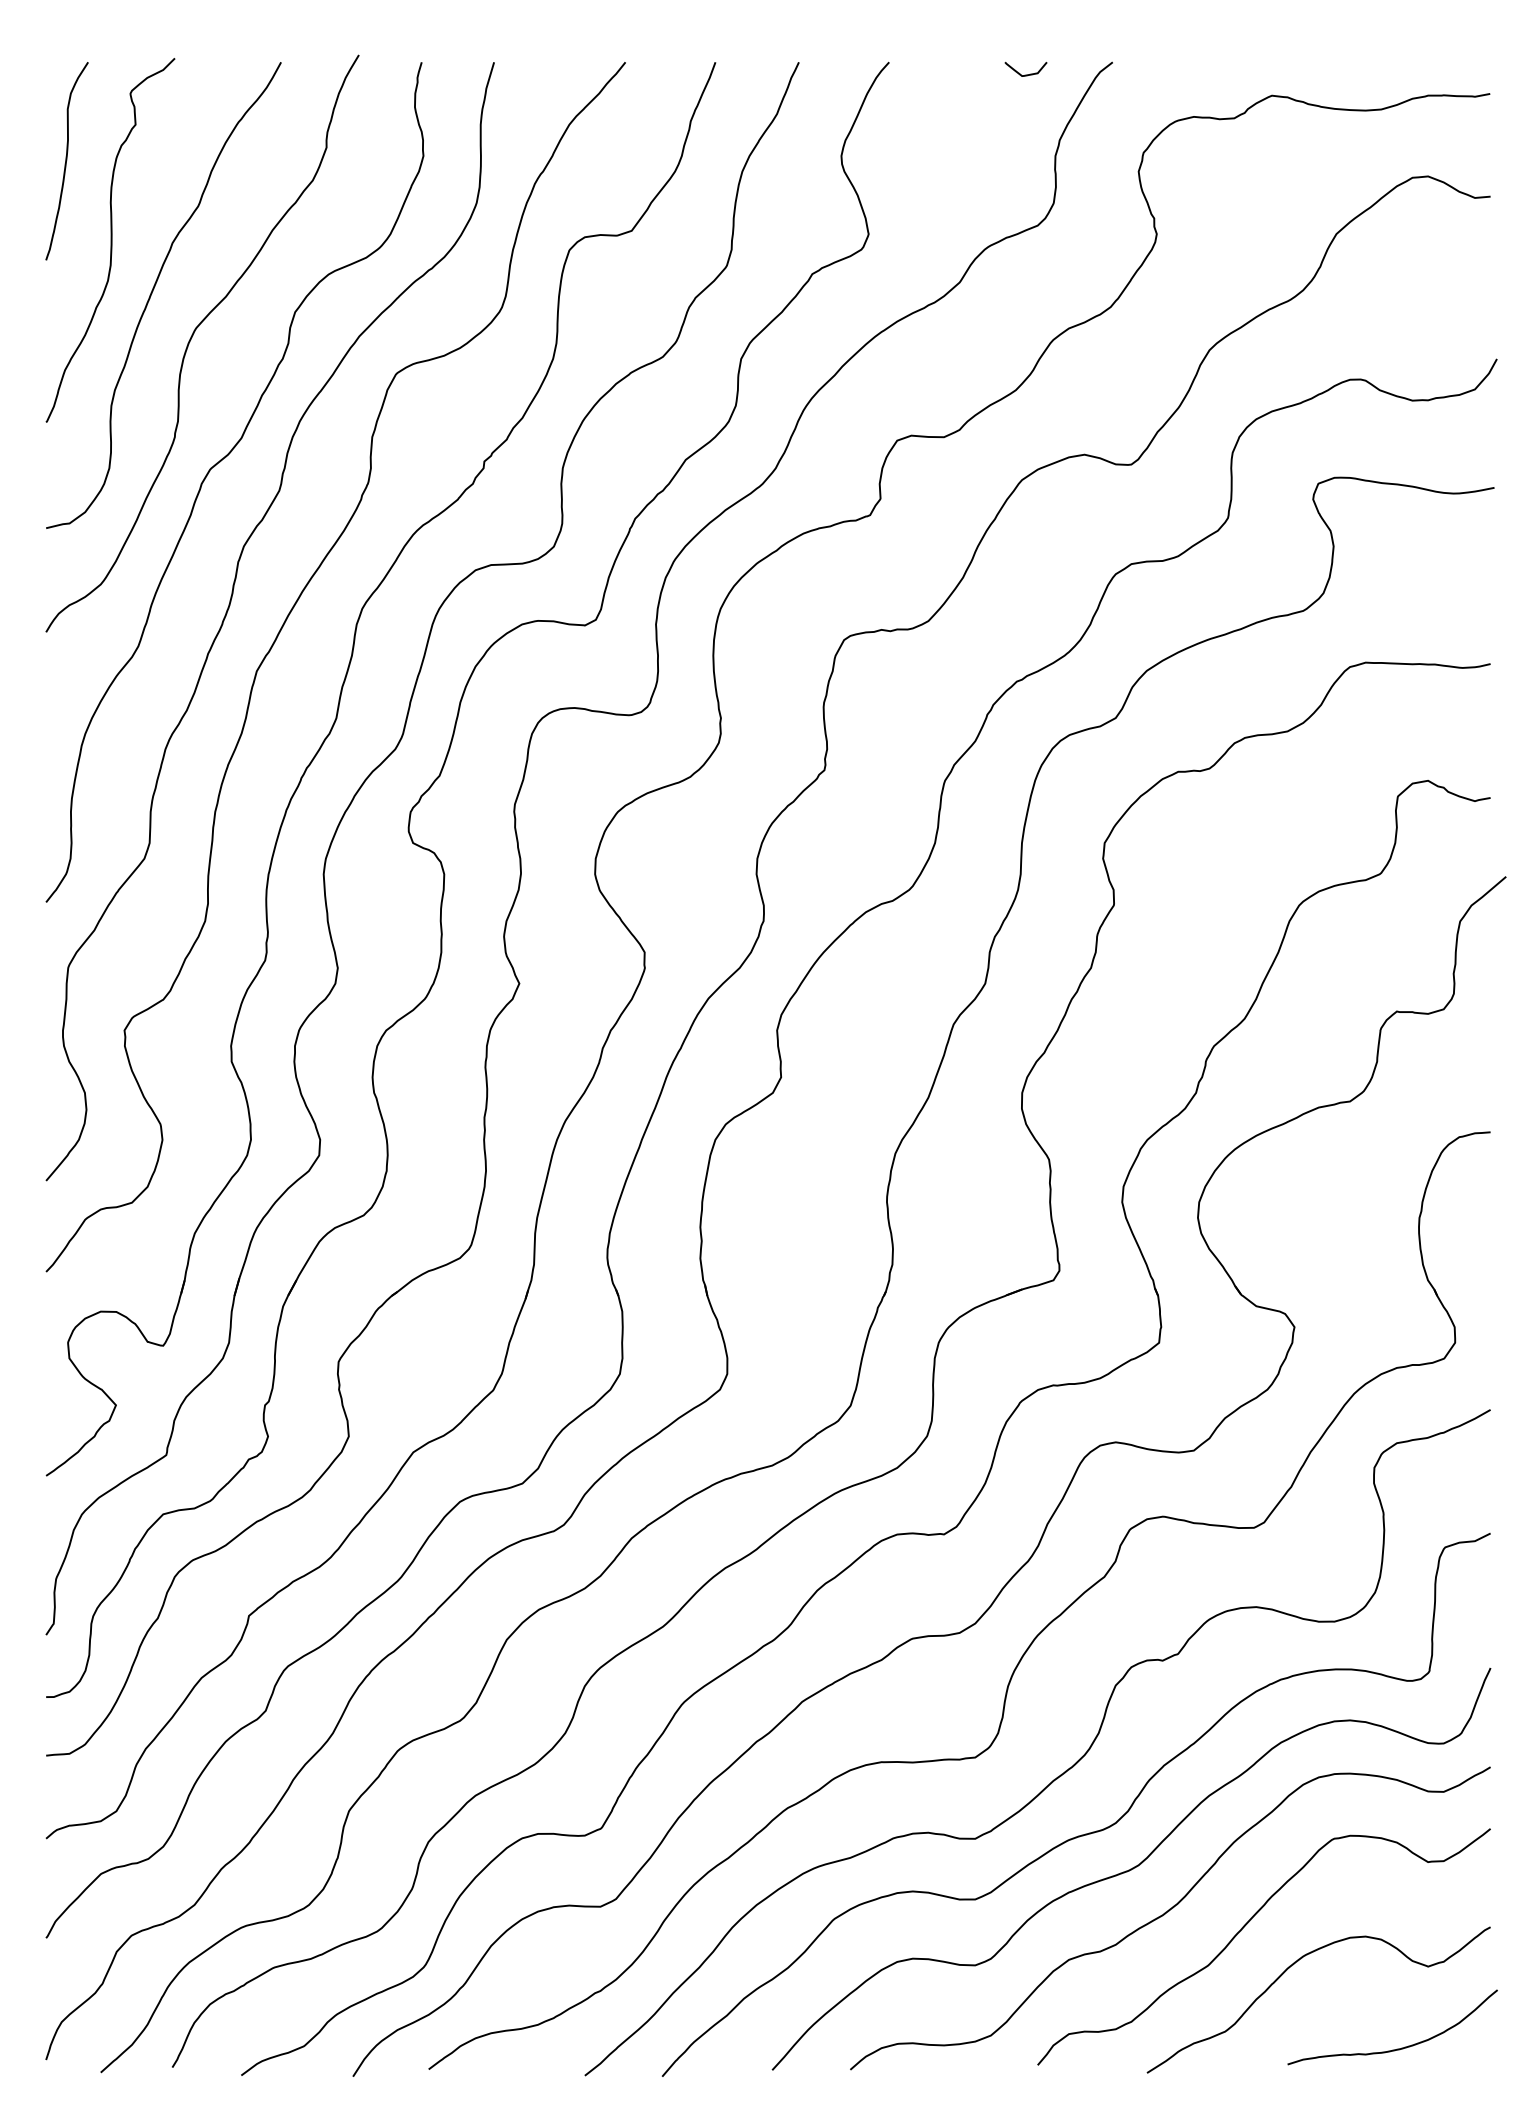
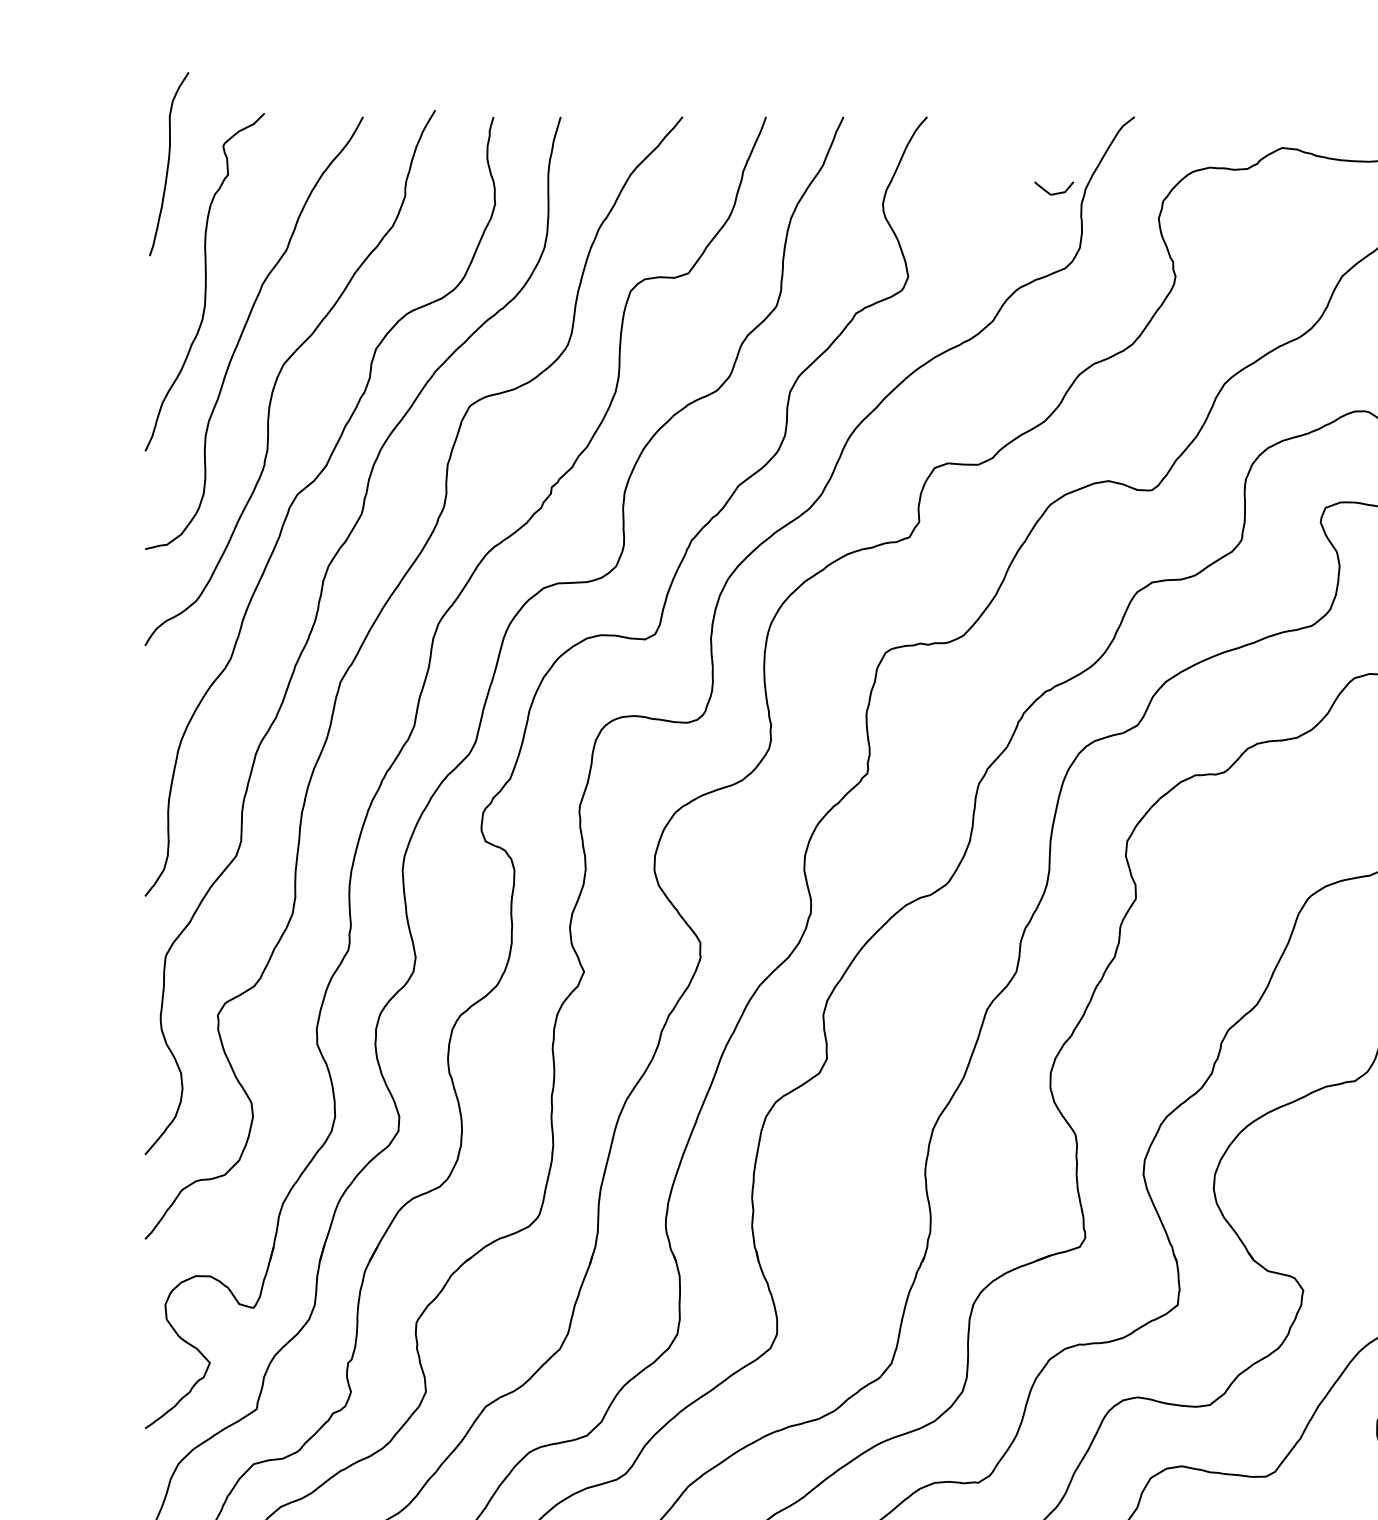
curve: (1025, 74) -> (1053, 193), moved
curve: (66, 161) -> (168, 164), moved

